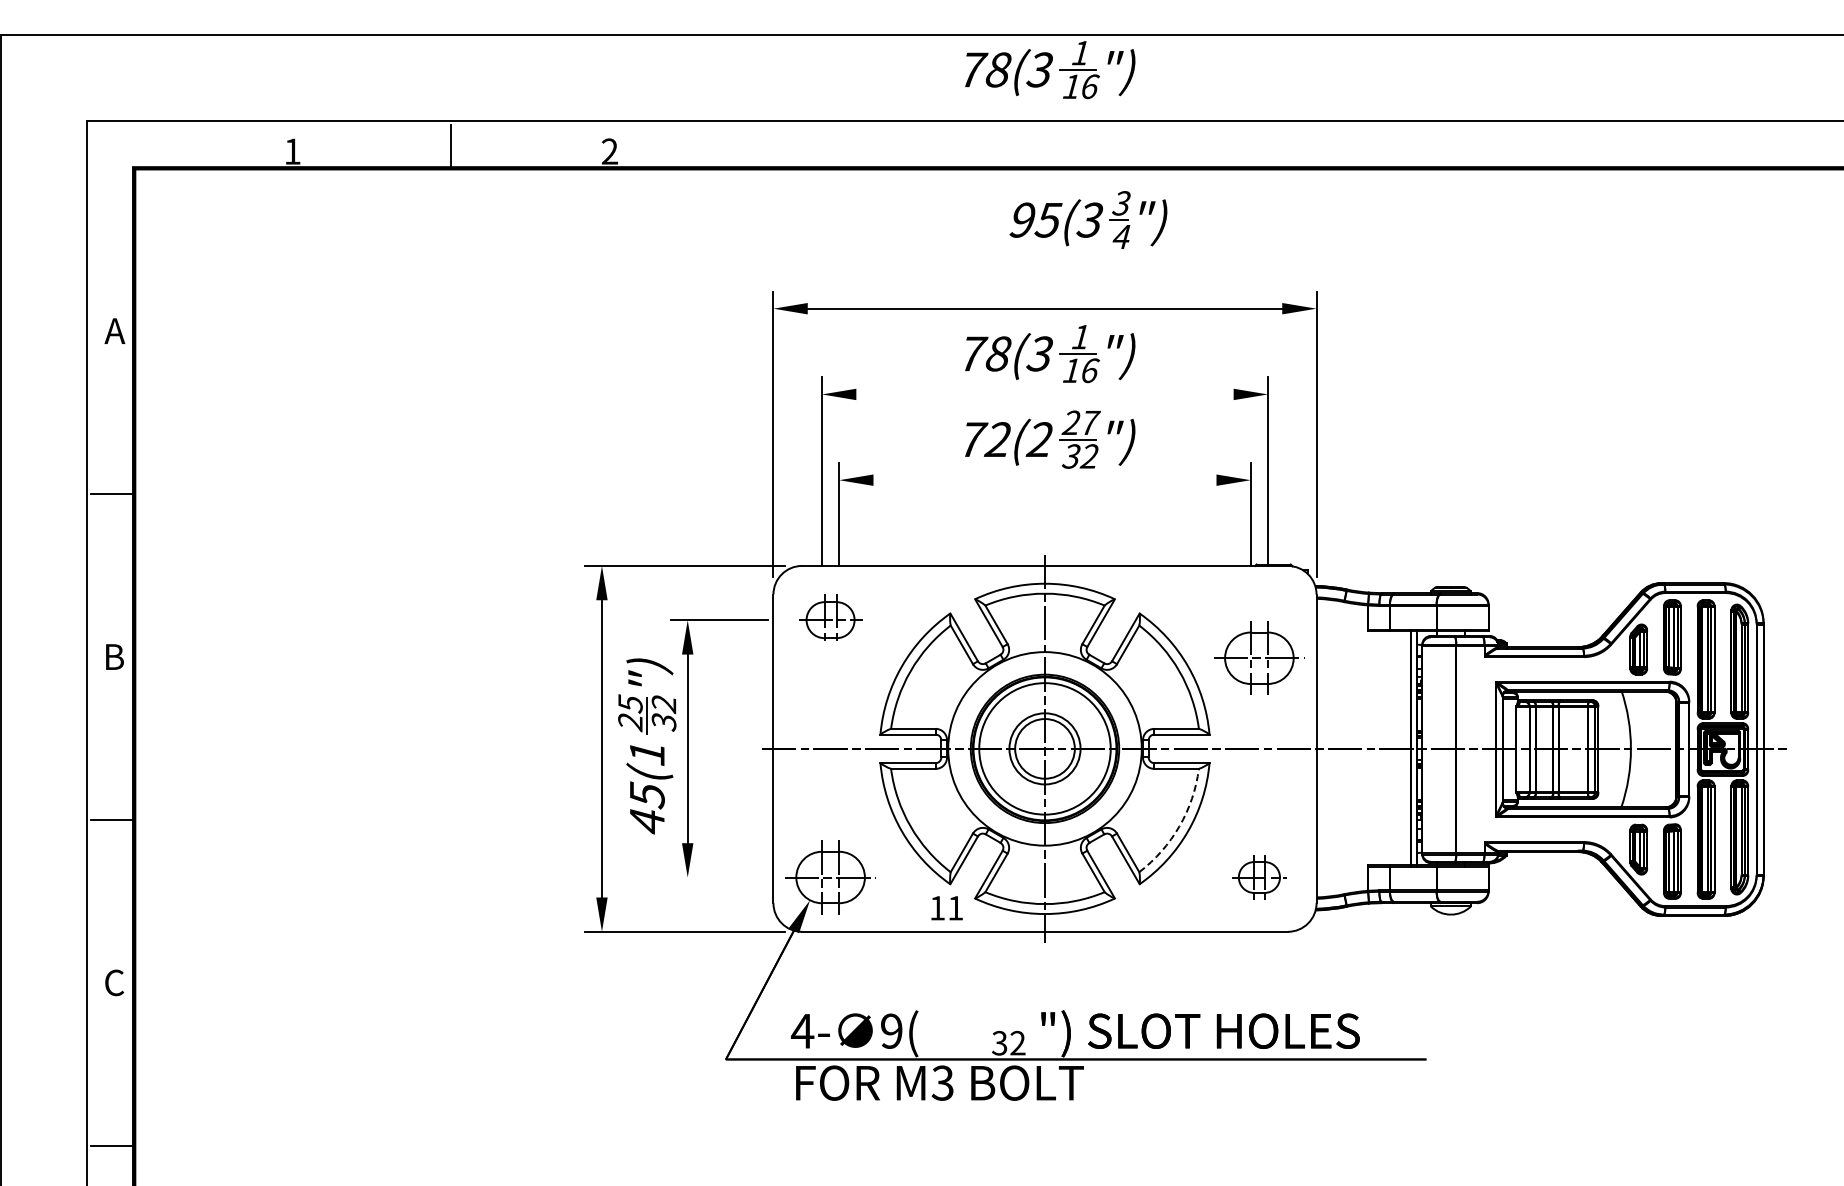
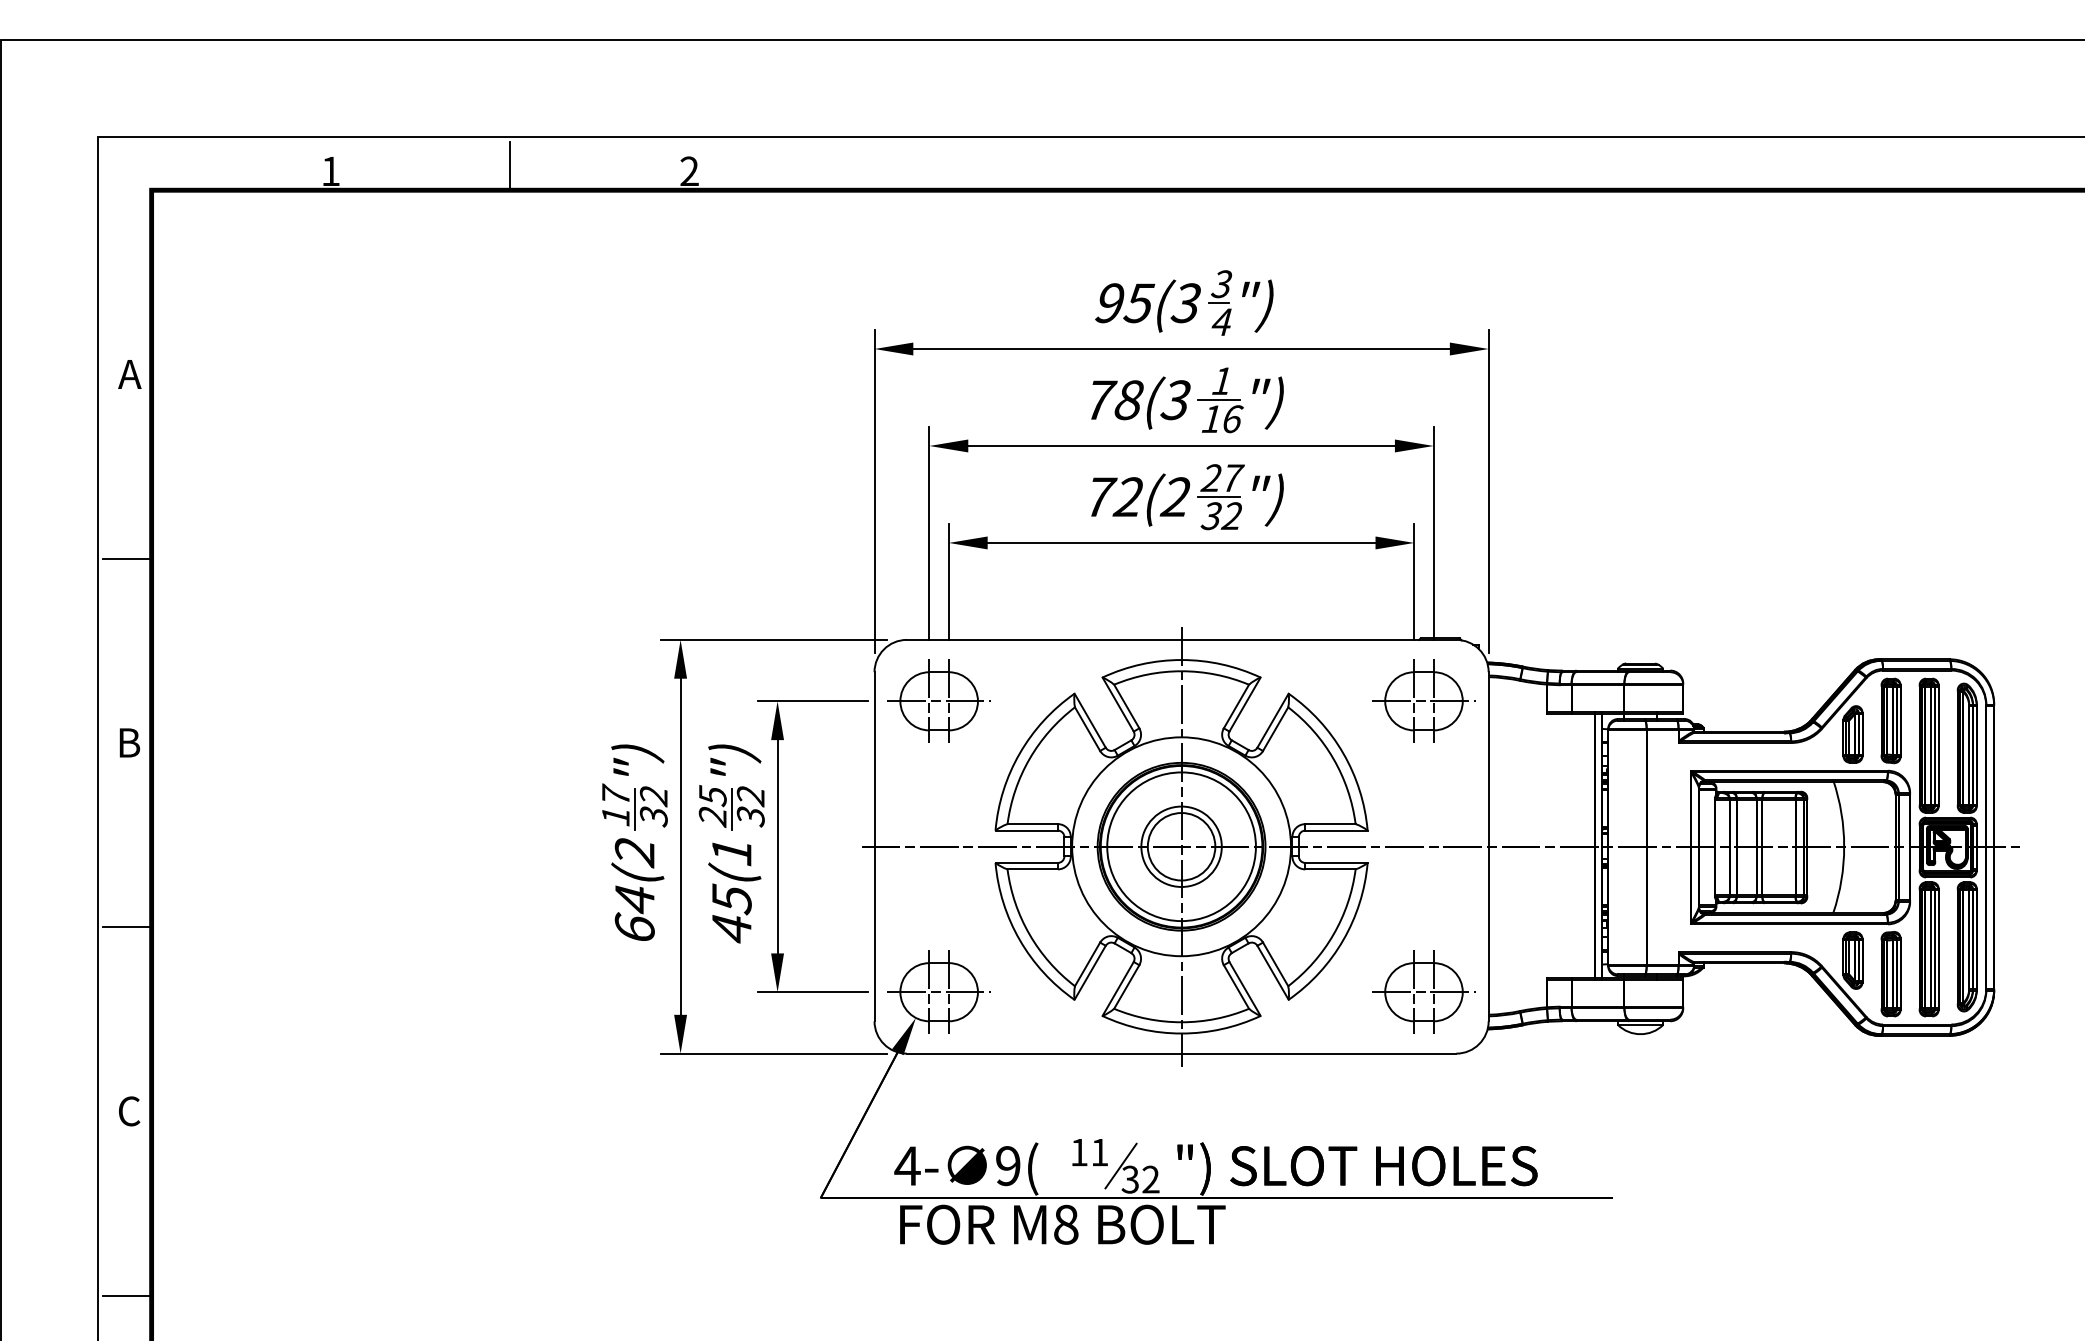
part: (1050, 70) -> (1187, 79), removed
part: (1088, 219) -> (1184, 302), moved
line: (1044, 394) -> (1181, 446), added
line: (1044, 480) -> (1181, 543), added
part: (830, 619) -> (939, 700), size x1.43
part: (1259, 657) -> (1424, 700), moved
part: (561, 745) -> (634, 842), added
arc: (1179, 826) -> (1333, 934), dashed -> solid
line: (718, 877) -> (812, 992), added
part: (1259, 877) -> (1424, 992), size x1.67
text: (946, 908) -> (1089, 1152), moved
line: (991, 1030) -> (1121, 1165), added
text: (942, 1082) -> (1065, 1224), M3 -> M8

